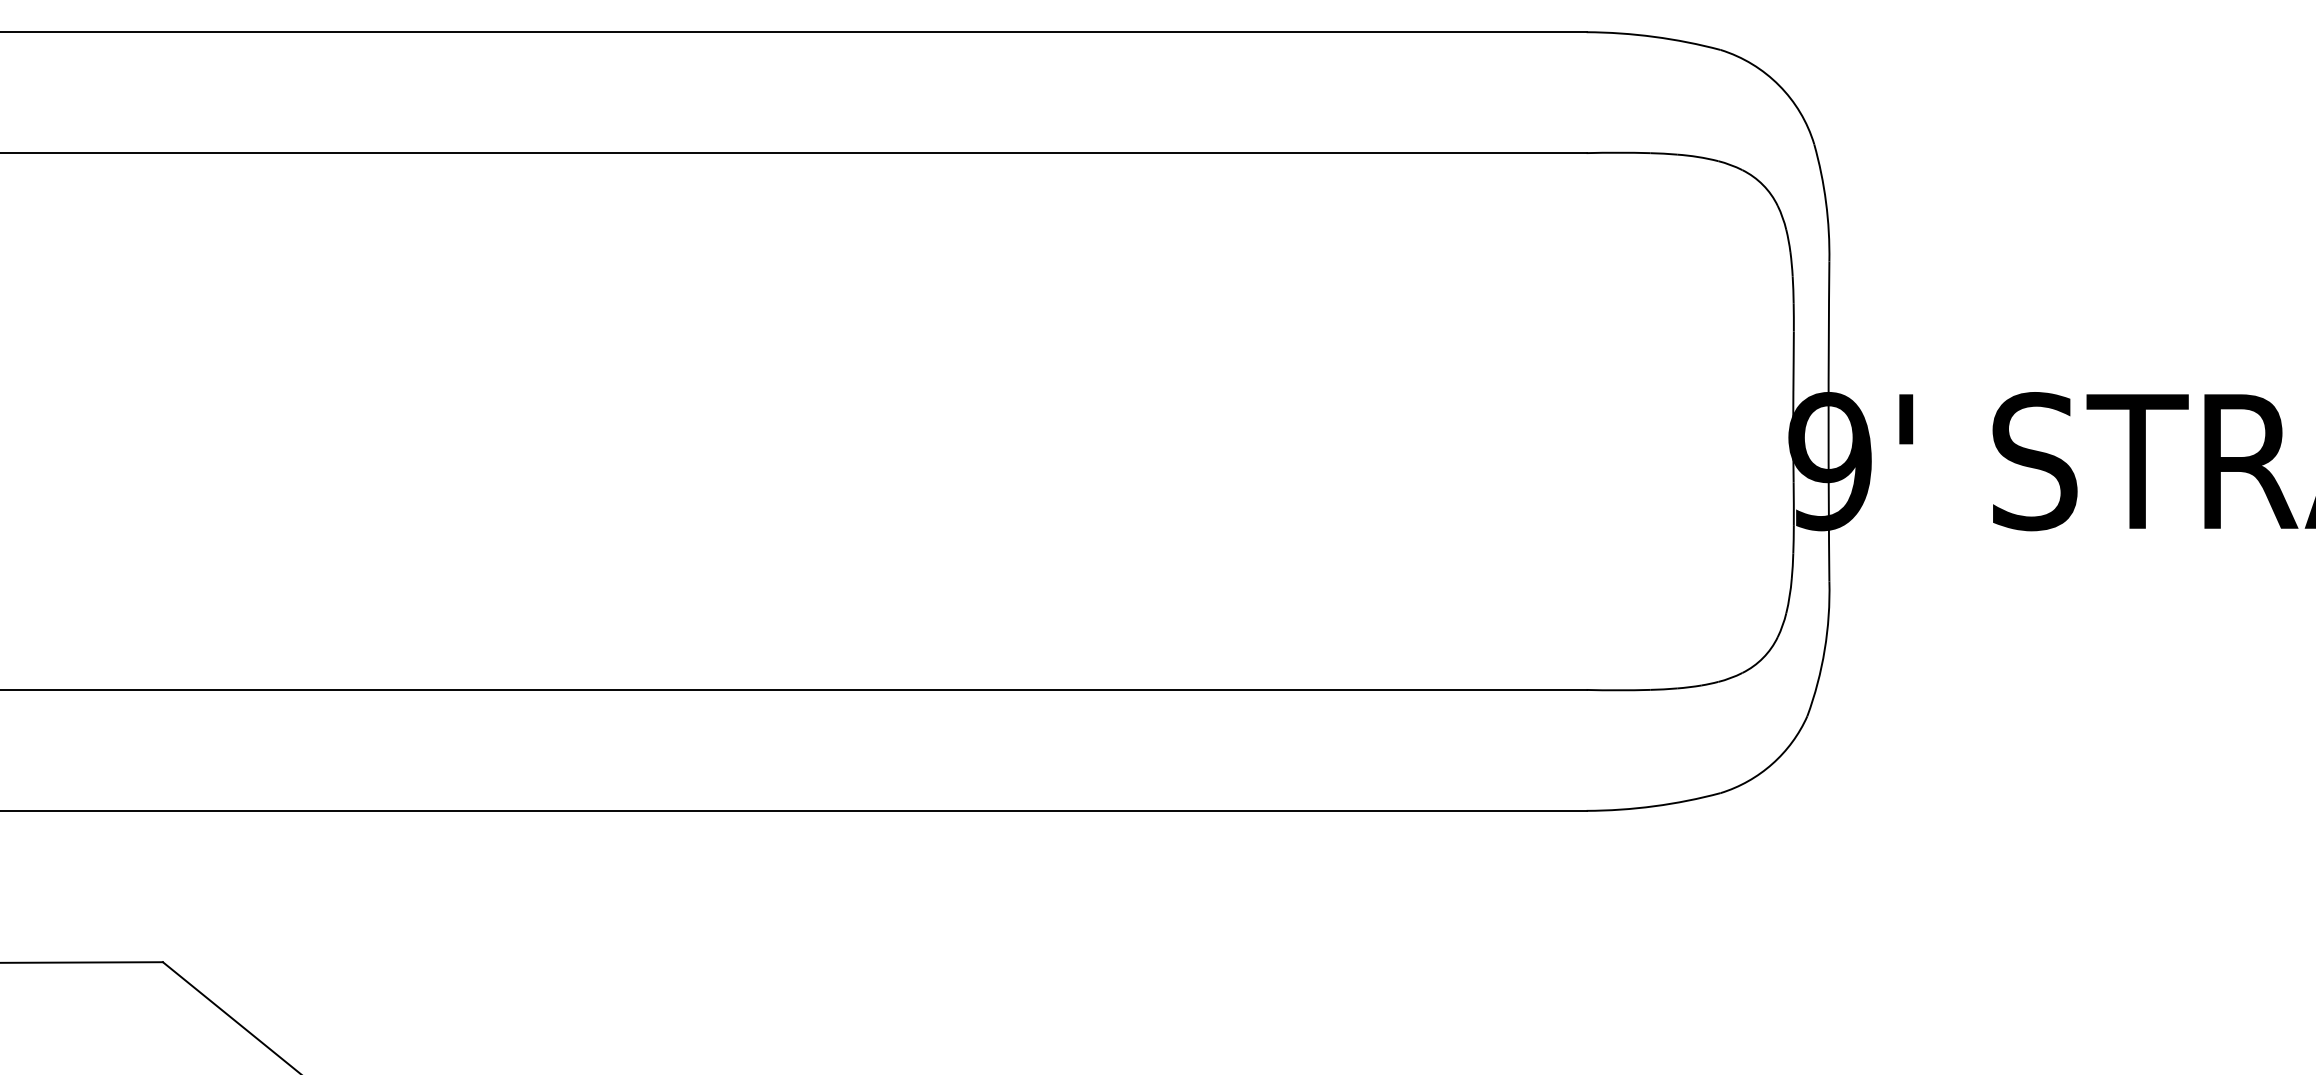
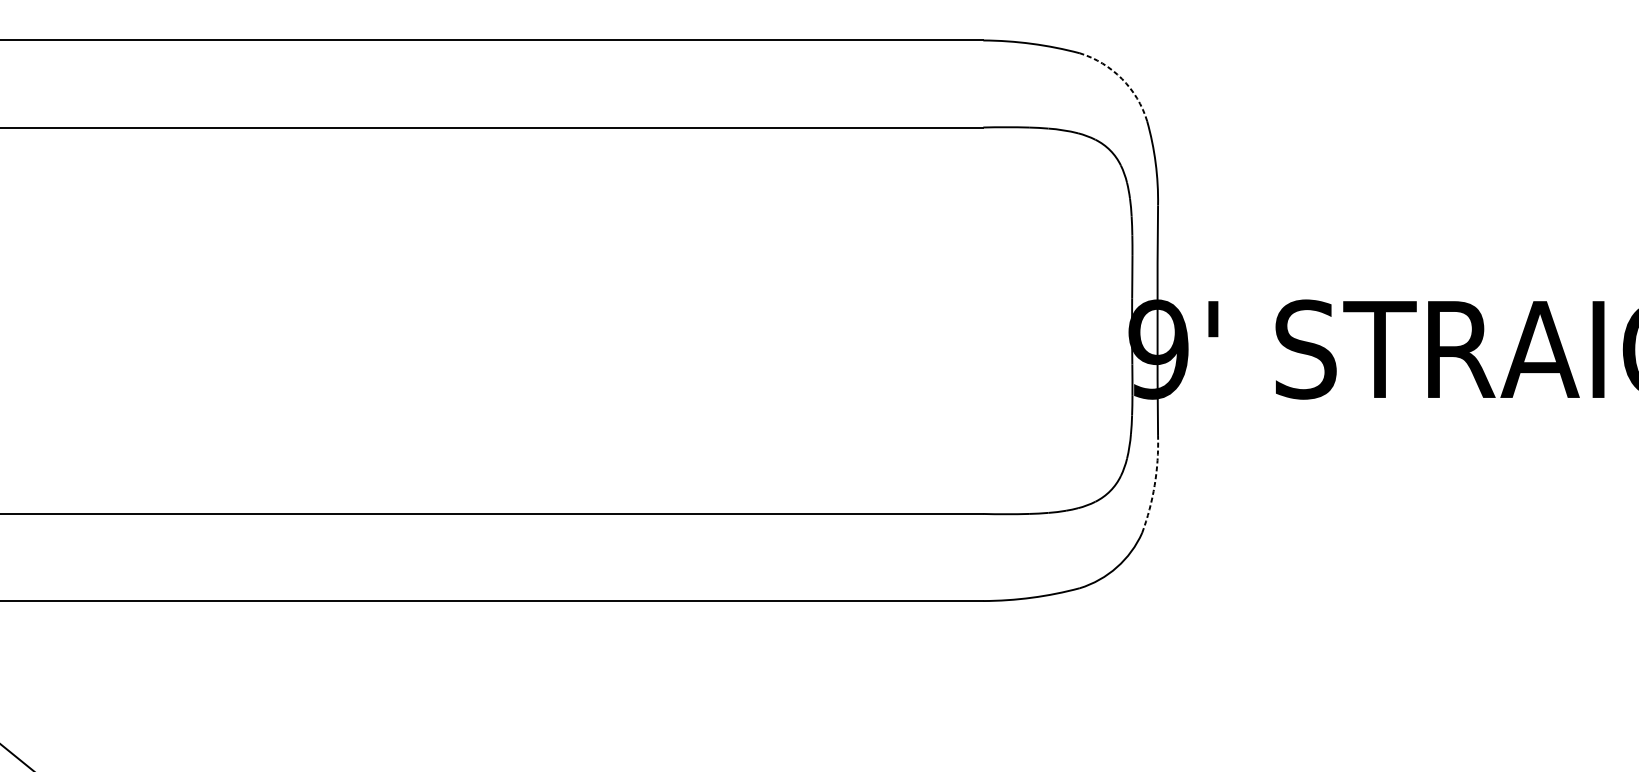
arc: (1779, 85) -> (1122, 78), solid -> dashed
arc: (1824, 649) -> (1154, 484), solid -> dashed

